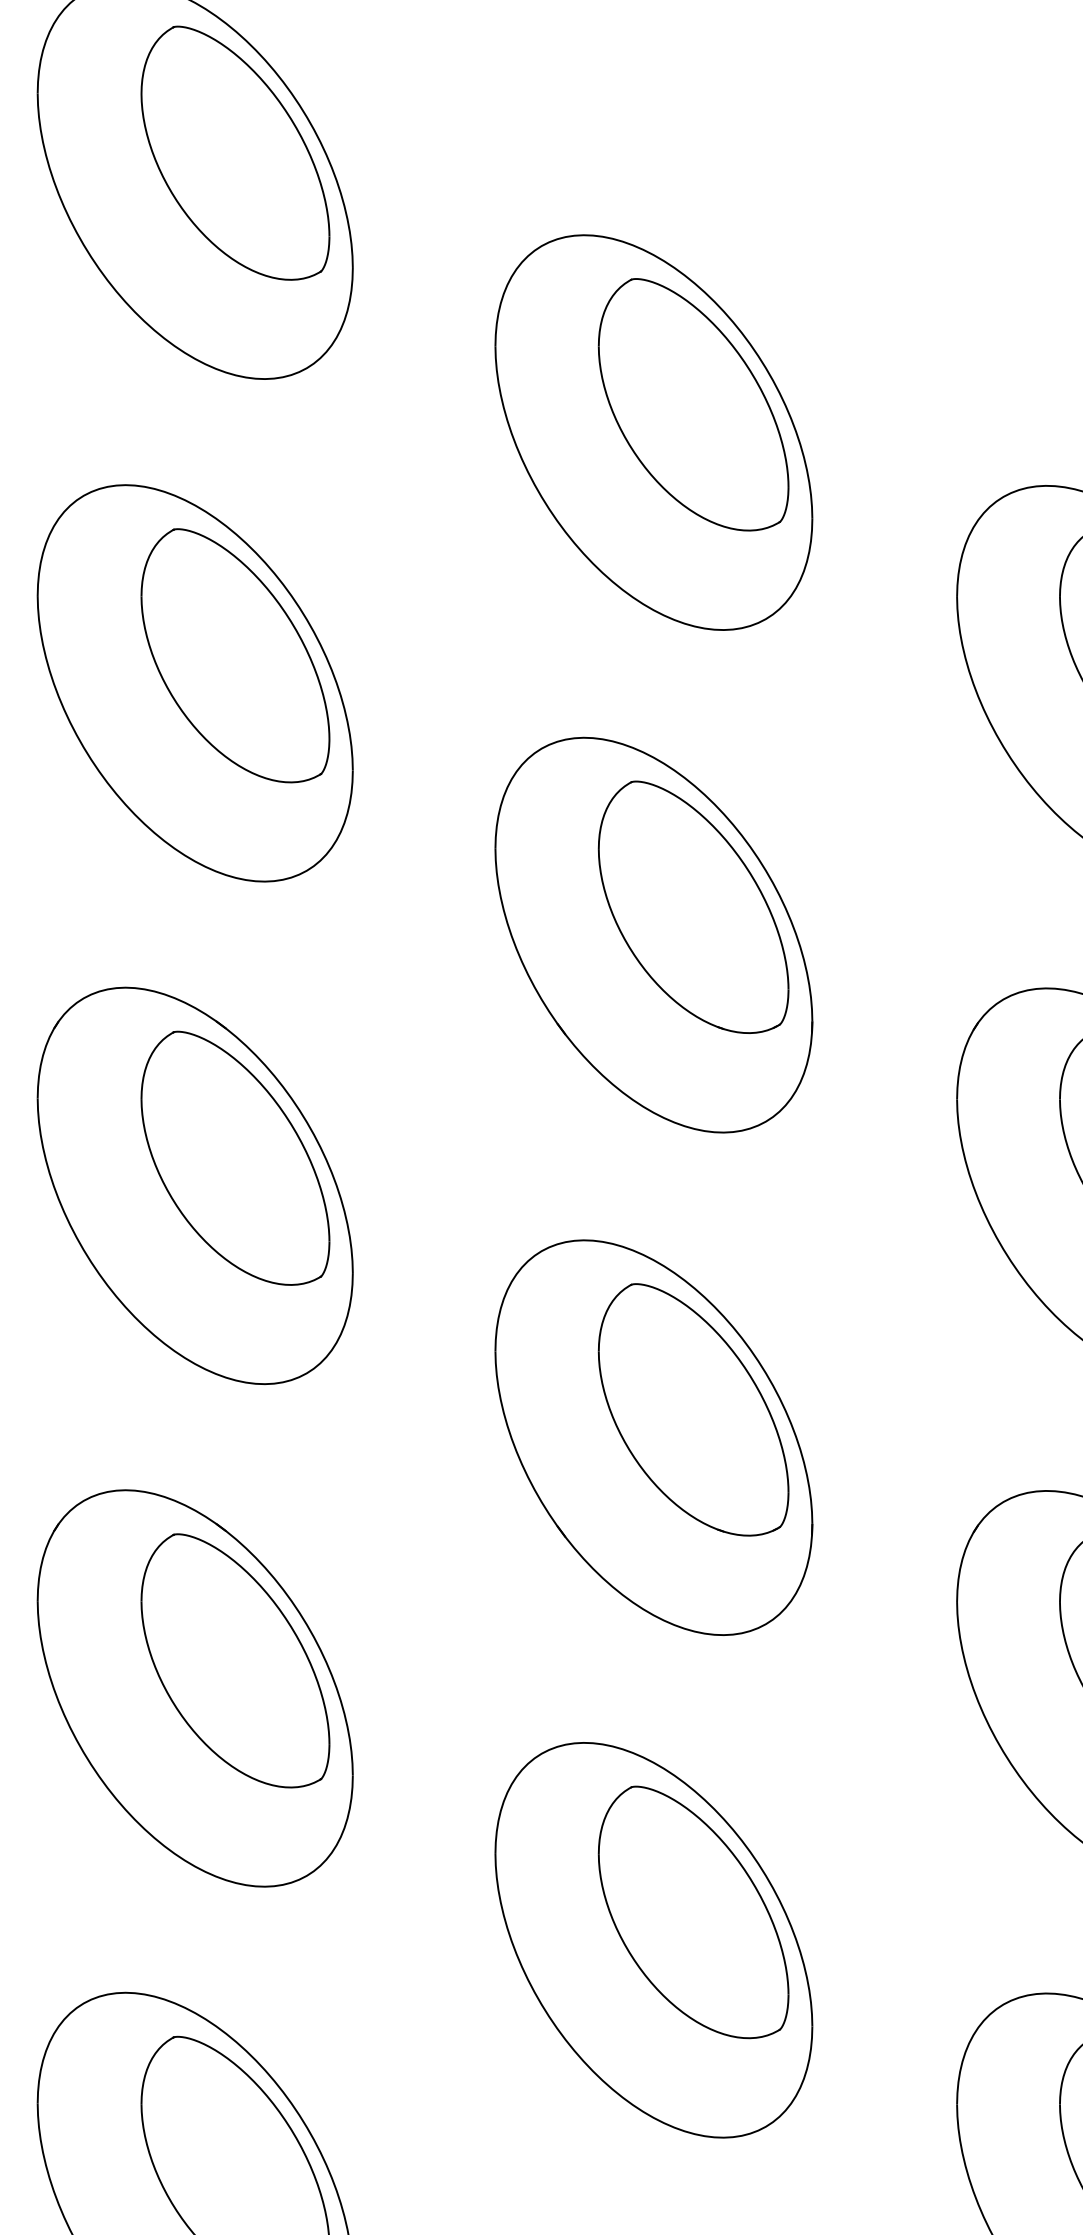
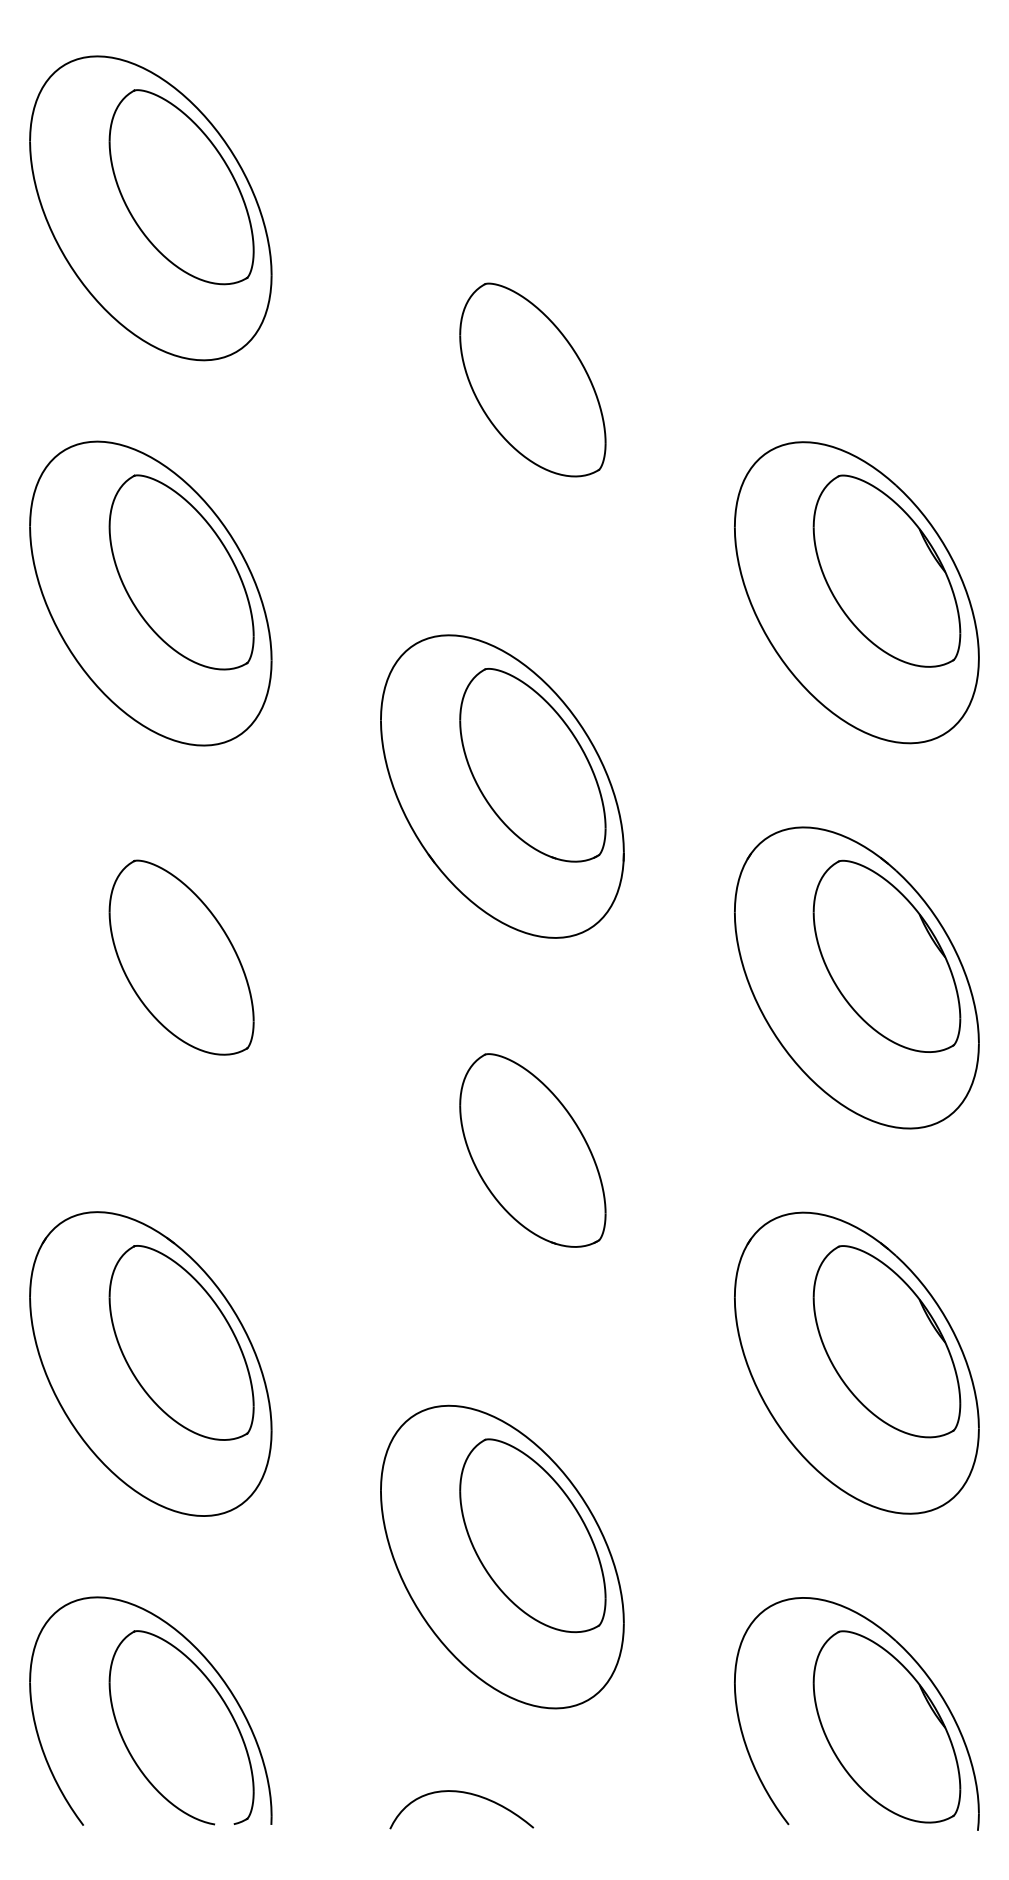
part: (654, 432) -> (502, 401), removed
part: (194, 1185) -> (150, 978), removed
part: (654, 1437) -> (502, 1171), removed

